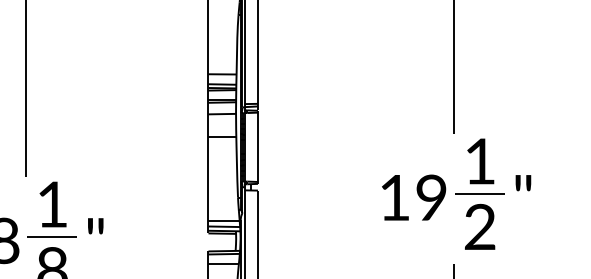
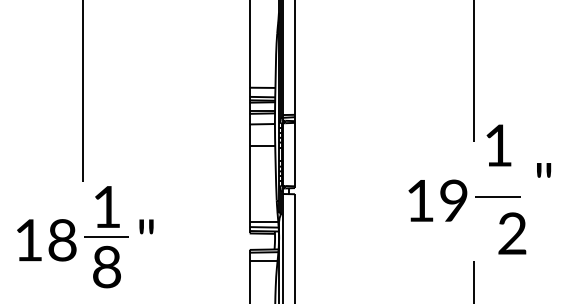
text: (480, 161) -> (498, 145), moved
text: (523, 183) -> (544, 170), moved
text: (480, 226) -> (512, 233), moved

